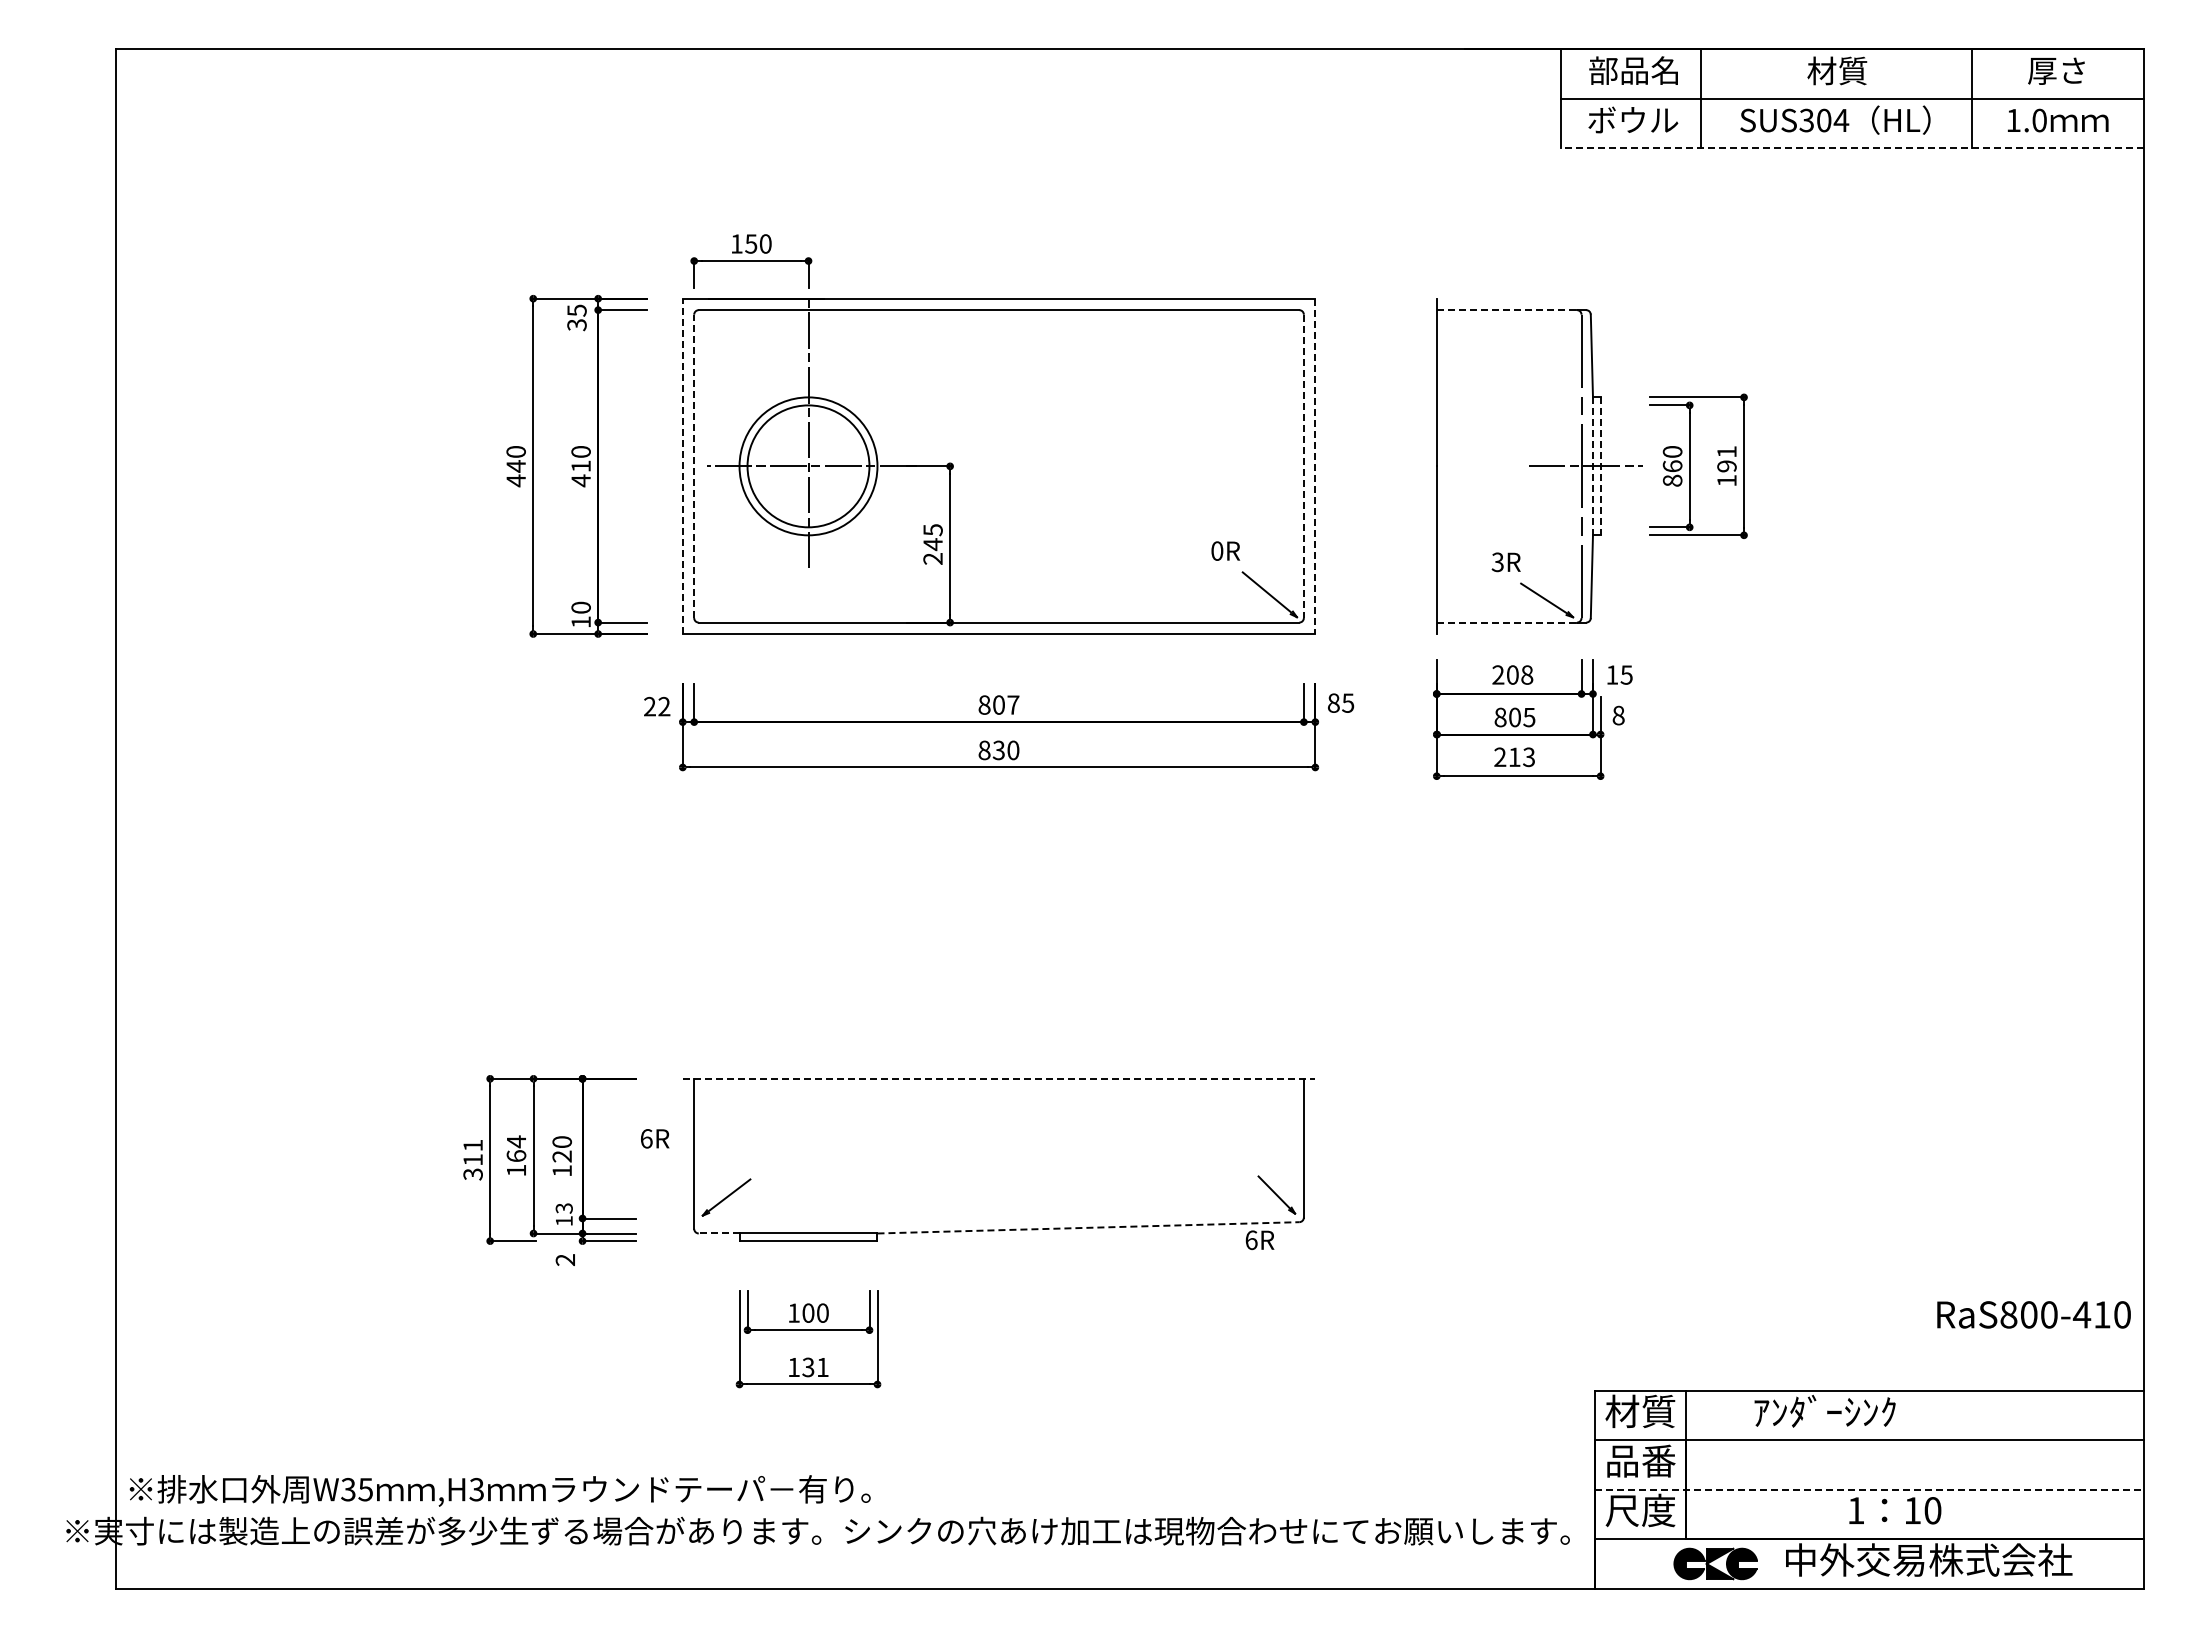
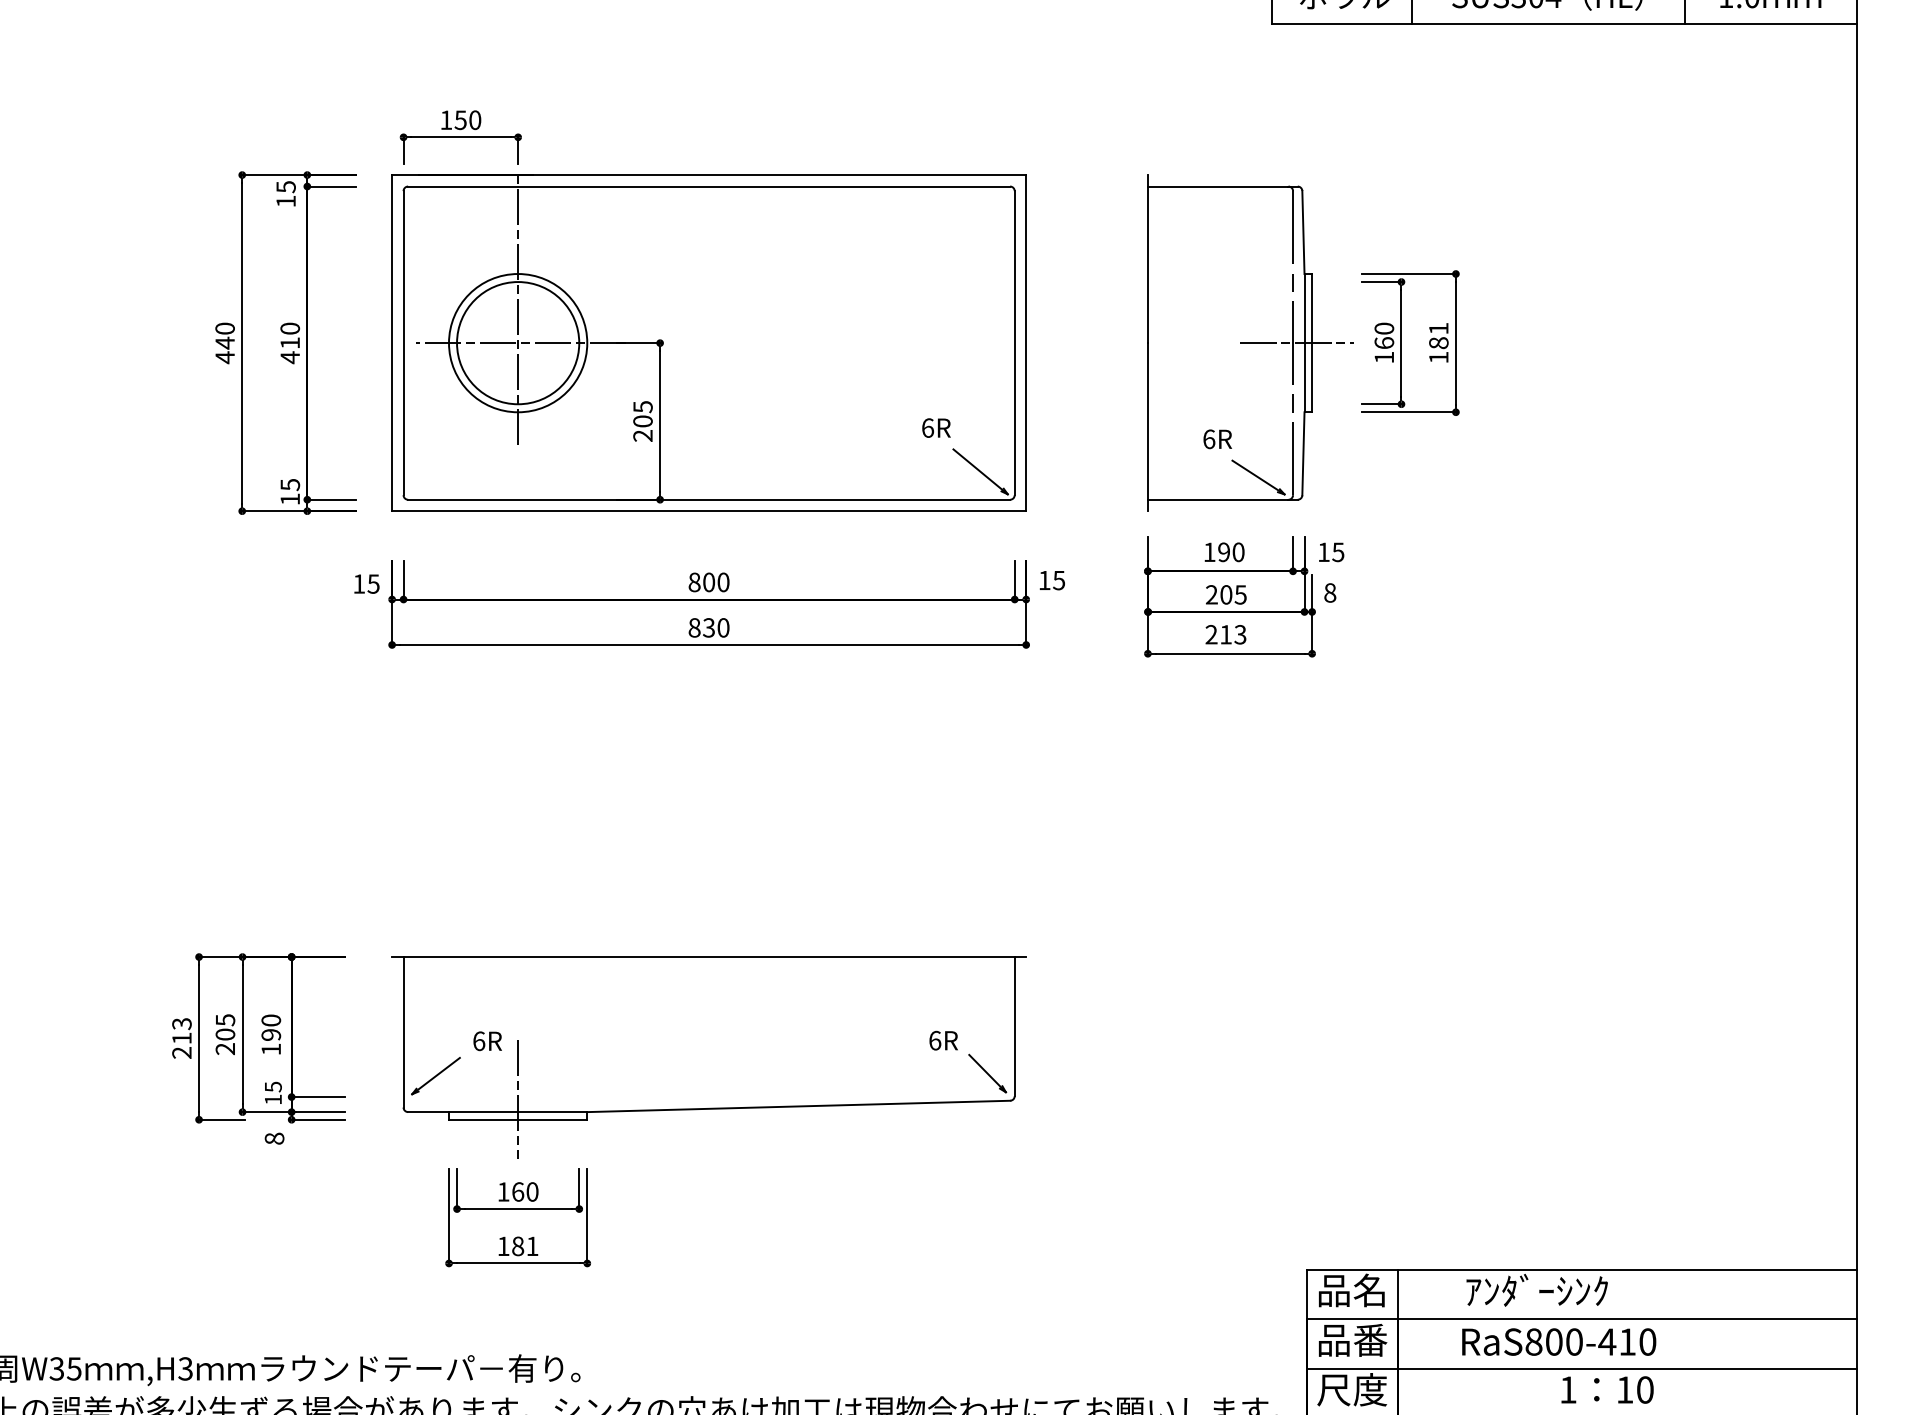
line: (1851, 148) -> (1563, 24), dashed -> solid
line: (1507, 310) -> (1218, 186), dashed -> solid
text: (576, 325) -> (285, 201), 35 -> 15
line: (682, 466) -> (391, 343), dashed -> solid
line: (694, 466) -> (403, 343), dashed -> solid
line: (1303, 466) -> (1014, 343), dashed -> solid
line: (1315, 466) -> (1026, 343), dashed -> solid
line: (1592, 466) -> (1304, 343), dashed -> solid
line: (1600, 466) -> (1312, 343), dashed -> solid
text: (1726, 466) -> (1438, 343), 191 -> 181
text: (1672, 480) -> (1384, 357), 860 -> 160
text: (932, 544) -> (642, 421), 245 -> 205
text: (1217, 550) -> (928, 427), 0R -> 6R
text: (1497, 562) -> (1208, 439), 3R -> 6R
text: (580, 607) -> (289, 484), 10 -> 15
line: (1507, 622) -> (1218, 499), dashed -> solid
text: (1512, 674) -> (1223, 551), 208 -> 190
text: (1333, 702) -> (1044, 579), 85 -> 15
text: (1013, 704) -> (723, 581), 807 -> 800
text: (657, 706) -> (366, 583), 22 -> 15
text: (1500, 717) -> (1211, 594), 805 -> 205
line: (999, 1078) -> (709, 956), dashed -> solid
text: (655, 1138) -> (488, 1040), moved
text: (516, 1155) -> (225, 1033), 164 -> 205
text: (562, 1156) -> (271, 1034), 120 -> 190
text: (472, 1159) -> (181, 1037), 311 -> 213
text: (563, 1208) -> (272, 1087), 13 -> 15
line: (808, 1220) -> (518, 1099), added
line: (1088, 1227) -> (798, 1106), dashed -> solid
line: (718, 1233) -> (427, 1112), dashed -> solid
text: (1259, 1240) -> (943, 1040), moved
text: (565, 1260) -> (274, 1139), 2 -> 8
text: (808, 1312) -> (518, 1191), 100 -> 160
text: (2033, 1314) -> (1558, 1341), moved
text: (808, 1367) -> (518, 1246), 131 -> 181
text: (1640, 1411) -> (1352, 1290), 材質 -> 品名
line: (1869, 1489) -> (1581, 1368), dashed -> solid

